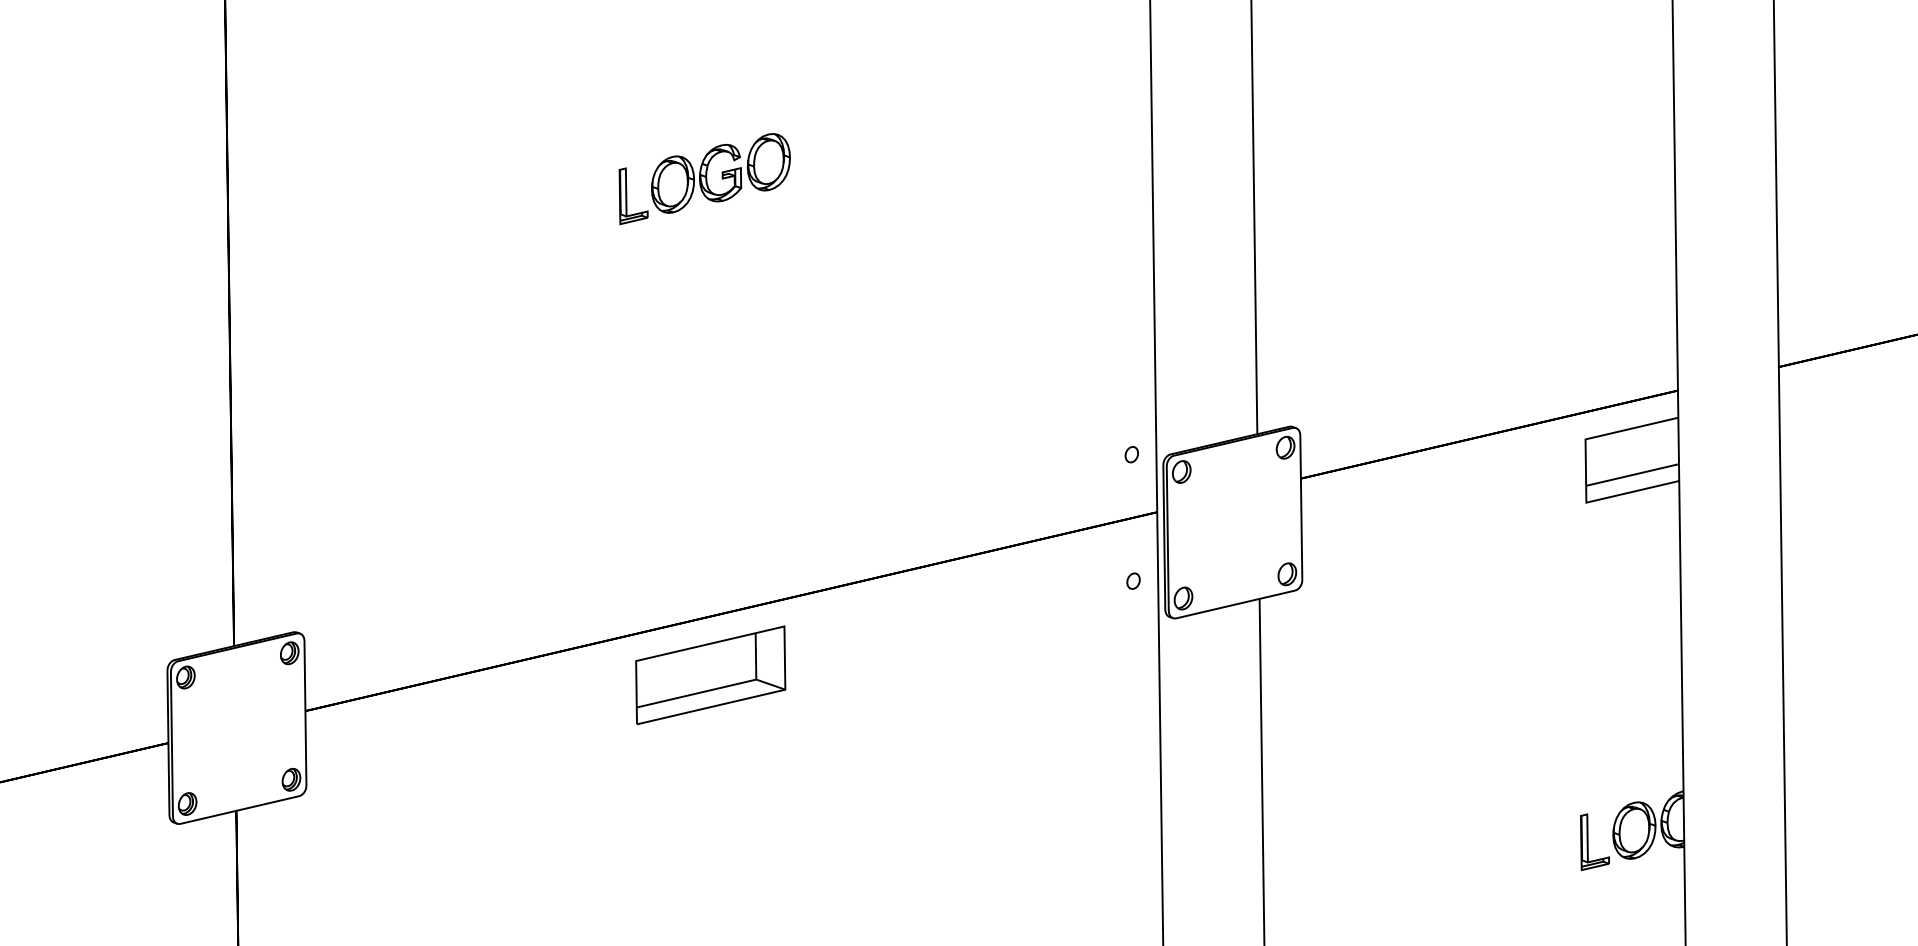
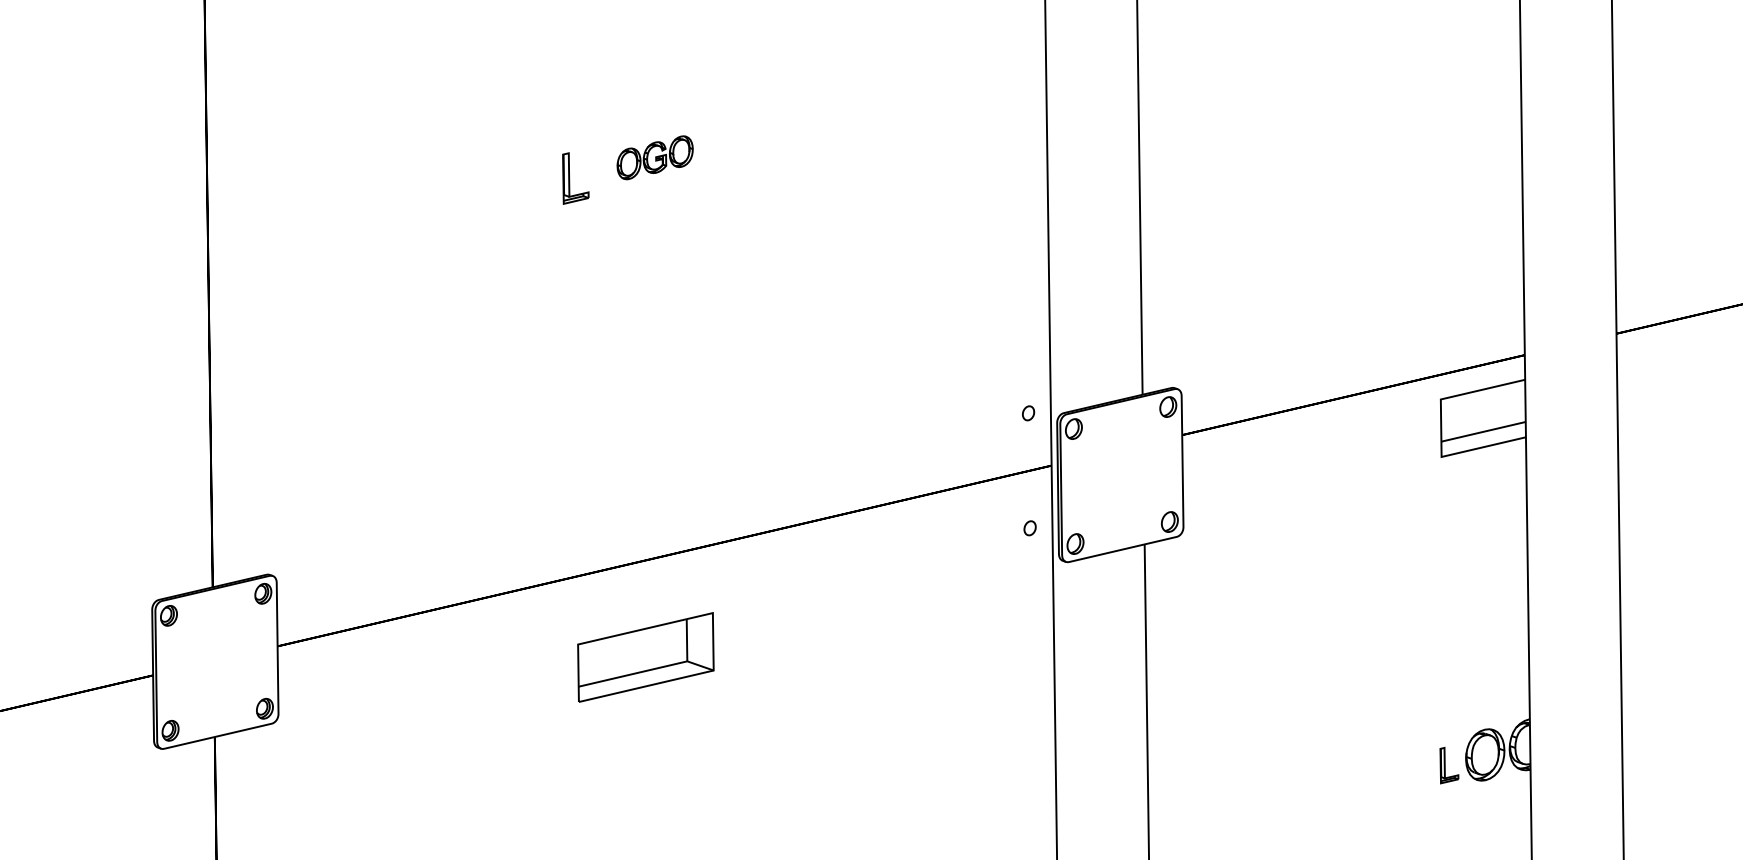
part: (720, 173) -> (654, 157), size x0.6
part: (710, 675) -> (645, 657), moved
part: (1594, 842) -> (1448, 765), size x0.7

